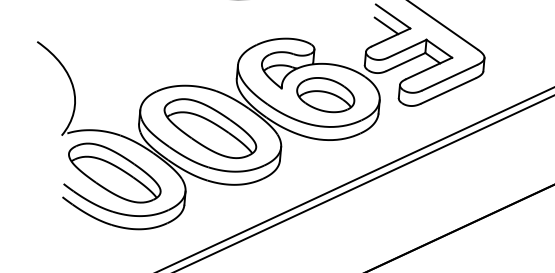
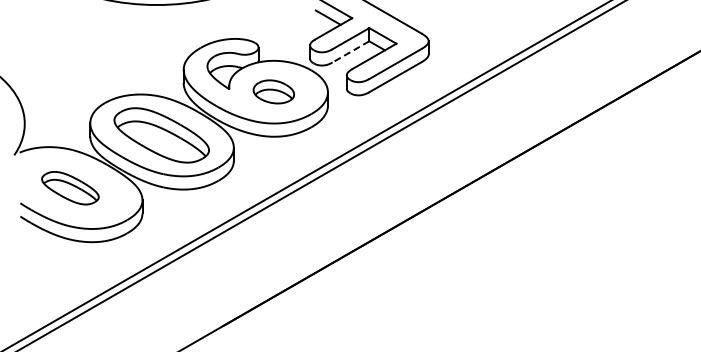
line: (405, 62) -> (350, 52), solid -> dashed
part: (325, 94) -> (273, 91), size x0.7
part: (114, 173) -> (70, 188), size x0.6

